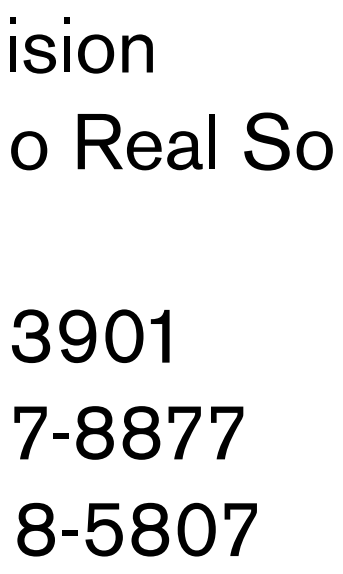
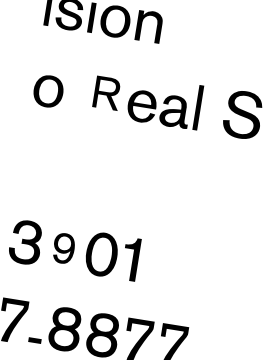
part: (99, 141) -> (106, 93), size x0.7
part: (77, 335) -> (63, 247), size x0.7
part: (60, 435) -> (34, 339), moved

